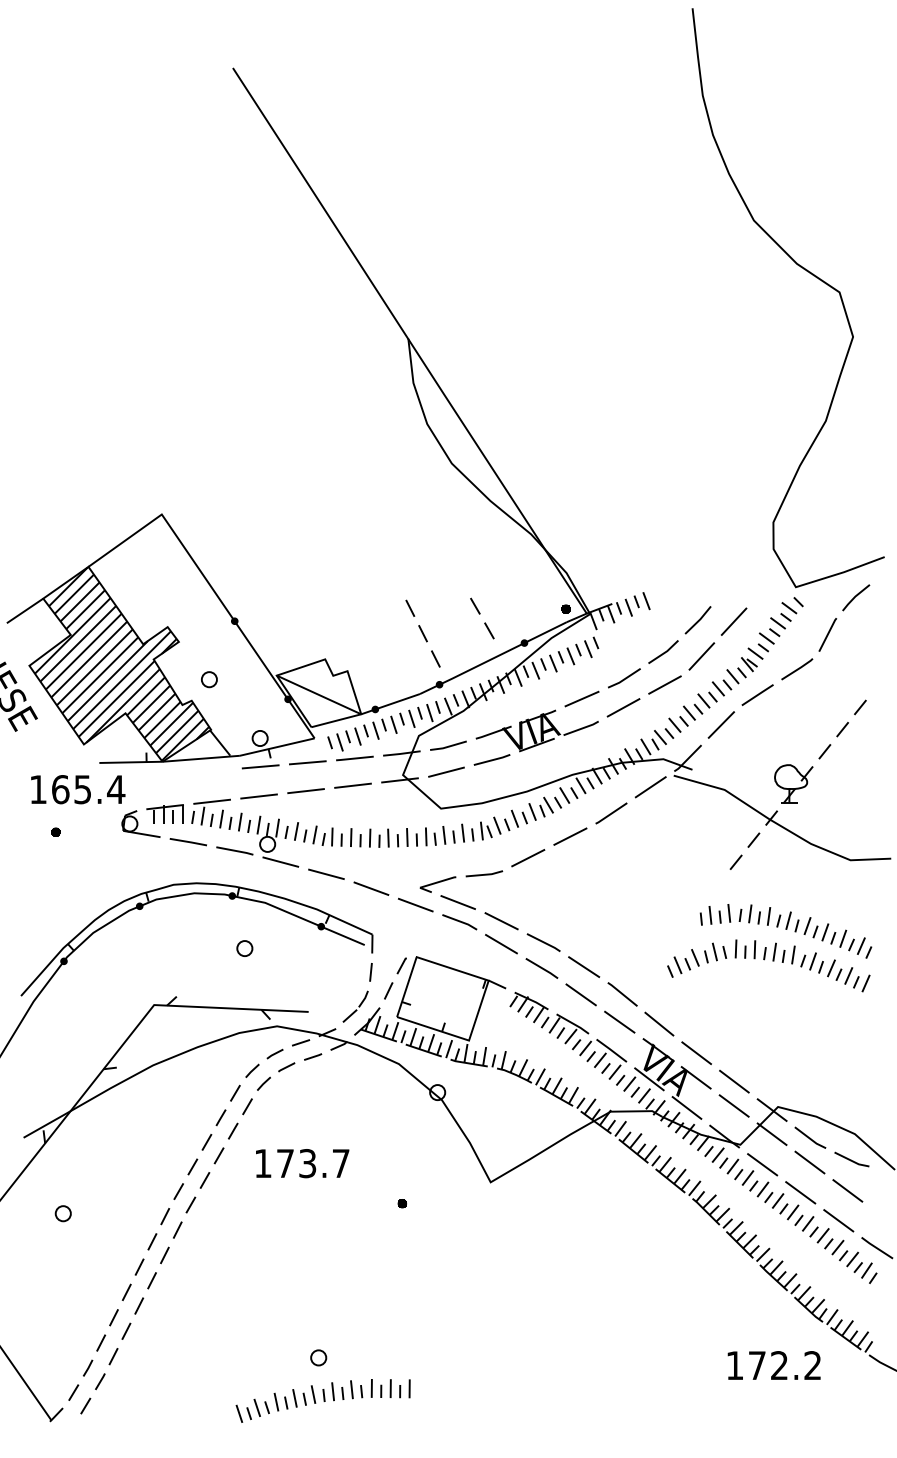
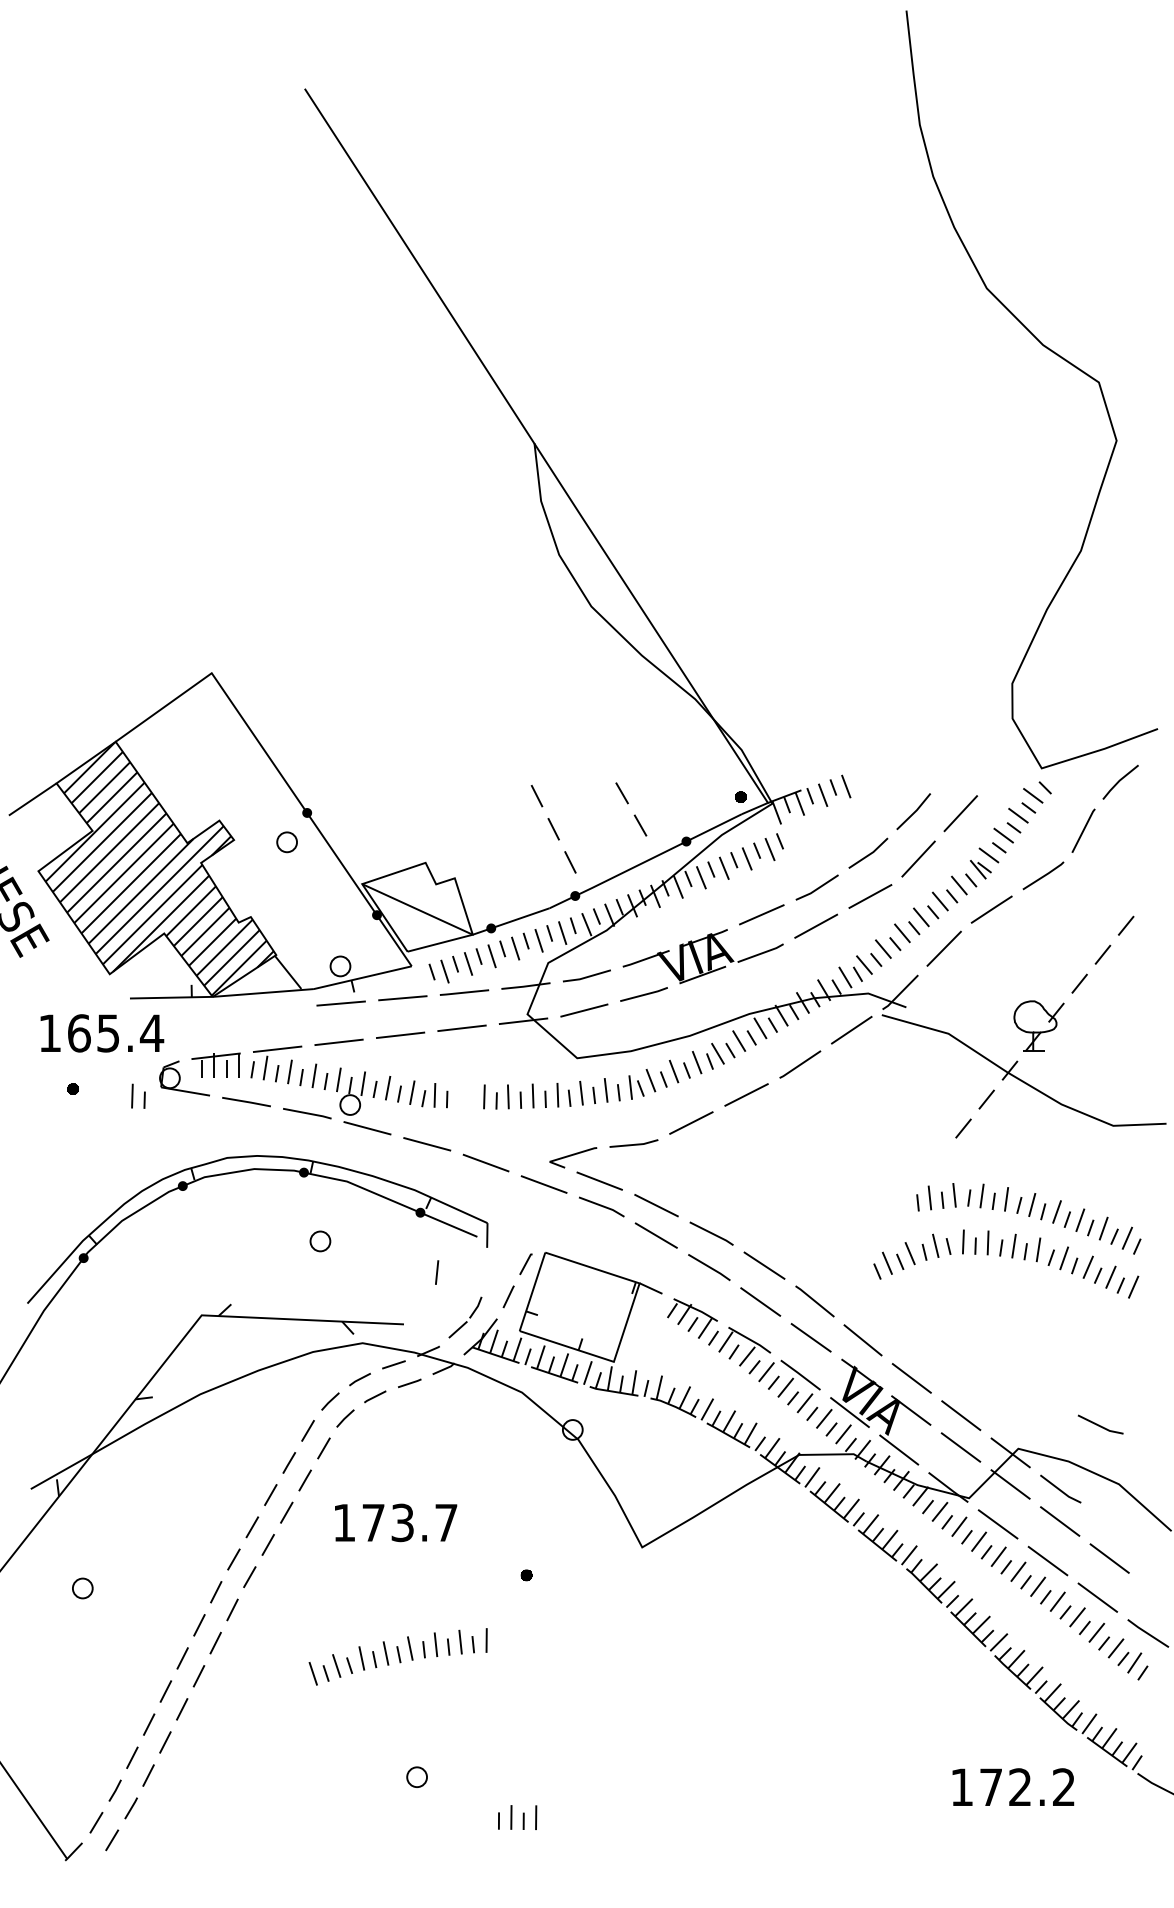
part: (209, 679) -> (287, 842), moved
part: (355, 837) -> (138, 1096), moved
line: (370, 972) -> (436, 1272), moved
line: (851, 1159) -> (1100, 1424), moved
part: (303, 1400) -> (397, 1656), moved

